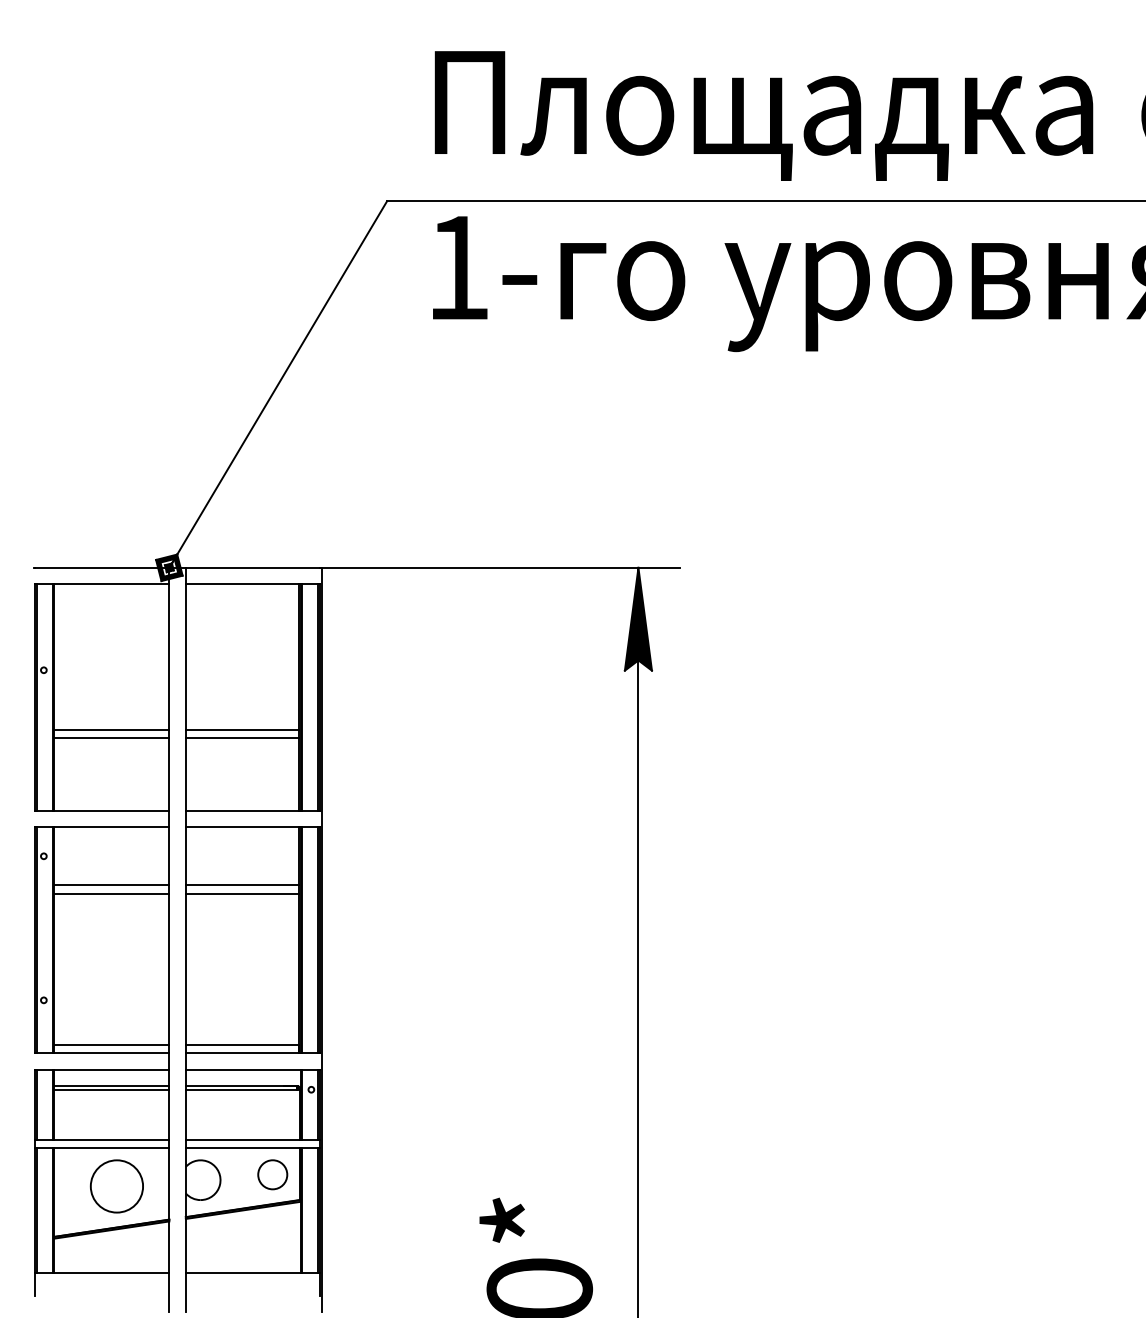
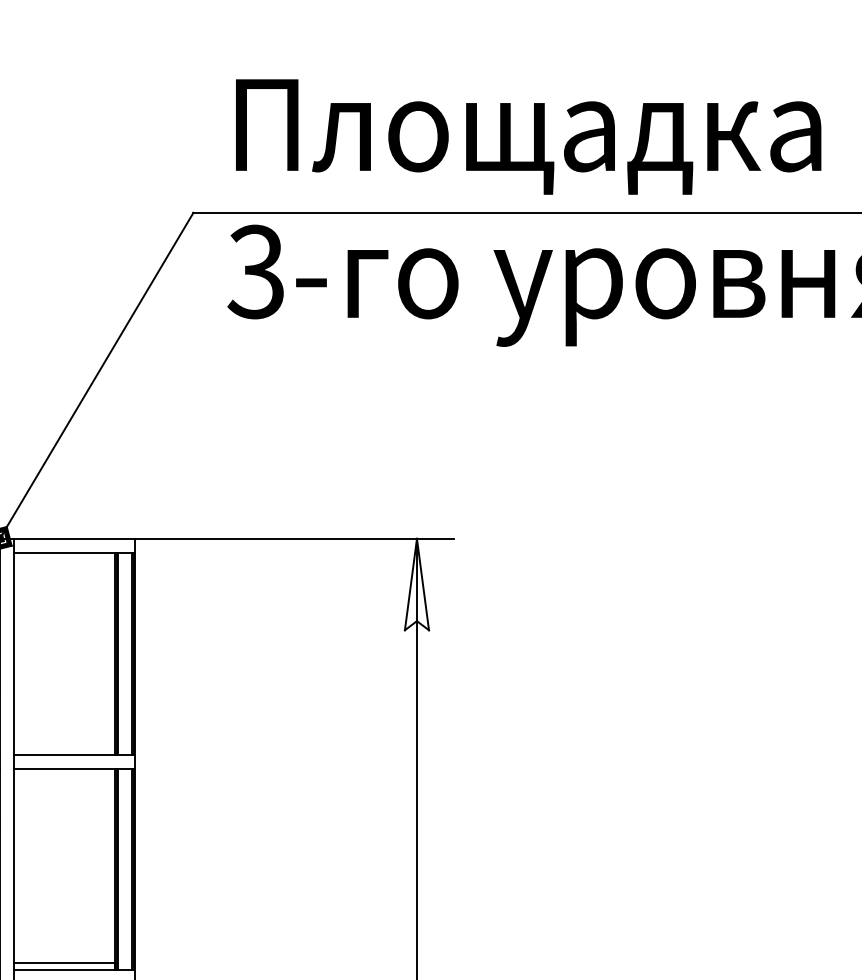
text: (456, 267) -> (255, 271), 1- -> 3-
fill: (637, 618) -> (416, 583), removed
line: (241, 729) -> (63, 682), removed
line: (241, 737) -> (63, 689), removed
line: (241, 885) -> (63, 821), removed
line: (241, 893) -> (63, 828), removed

